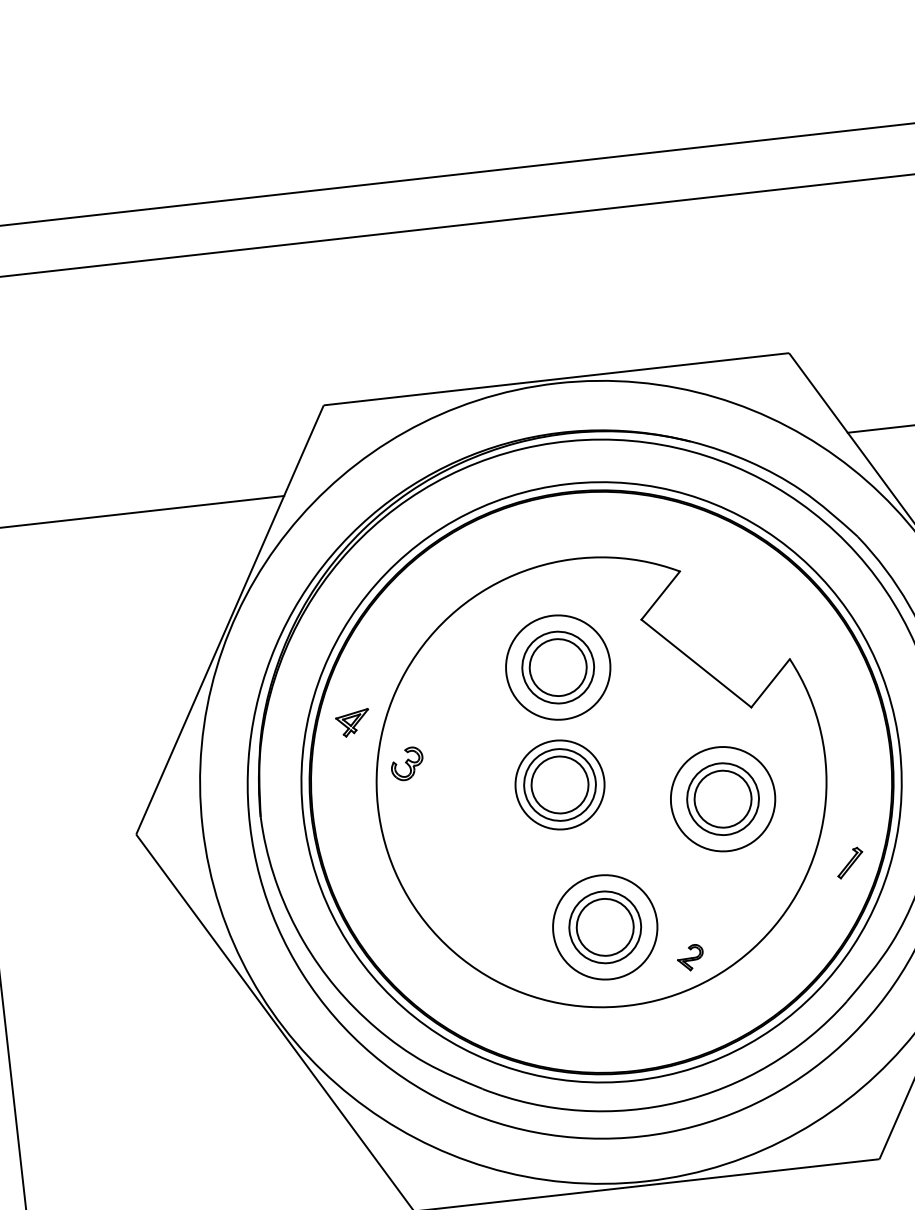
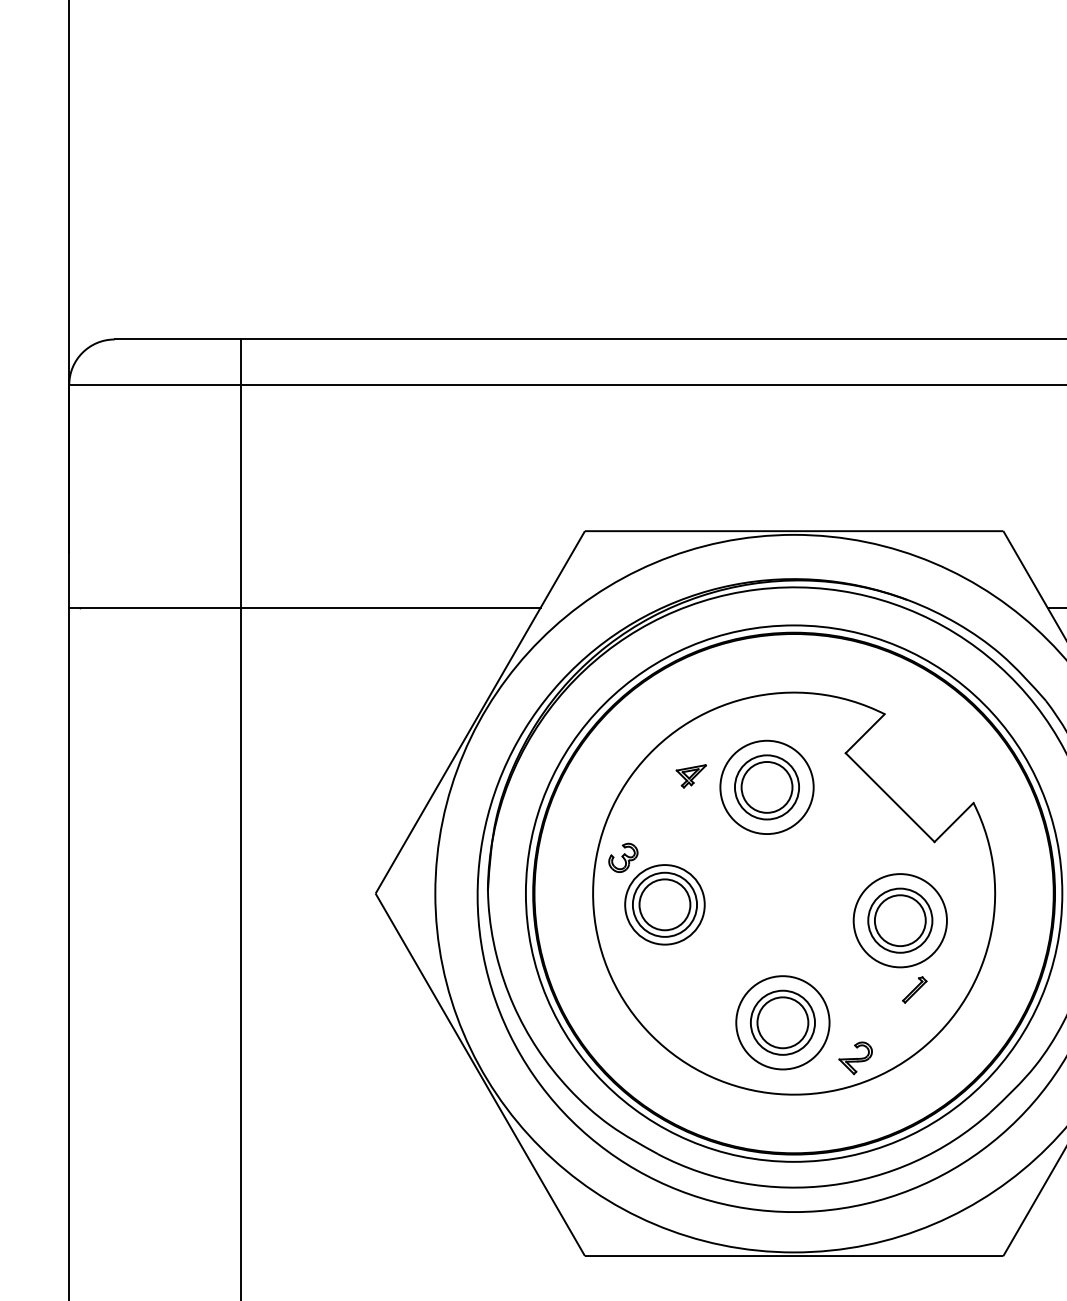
part: (352, 723) -> (690, 776), moved
part: (559, 784) -> (664, 904), moved
part: (849, 862) -> (914, 989), moved
part: (690, 958) -> (855, 1058), size x1.43

